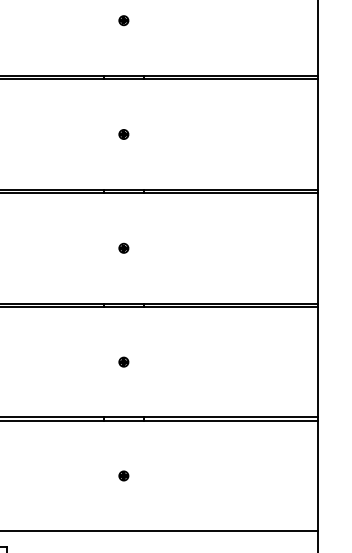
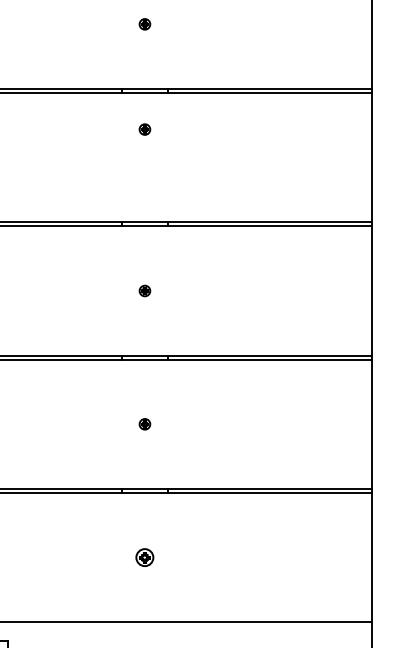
part: (123, 134) -> (144, 129), moved
part: (123, 475) -> (144, 557), size x1.6

